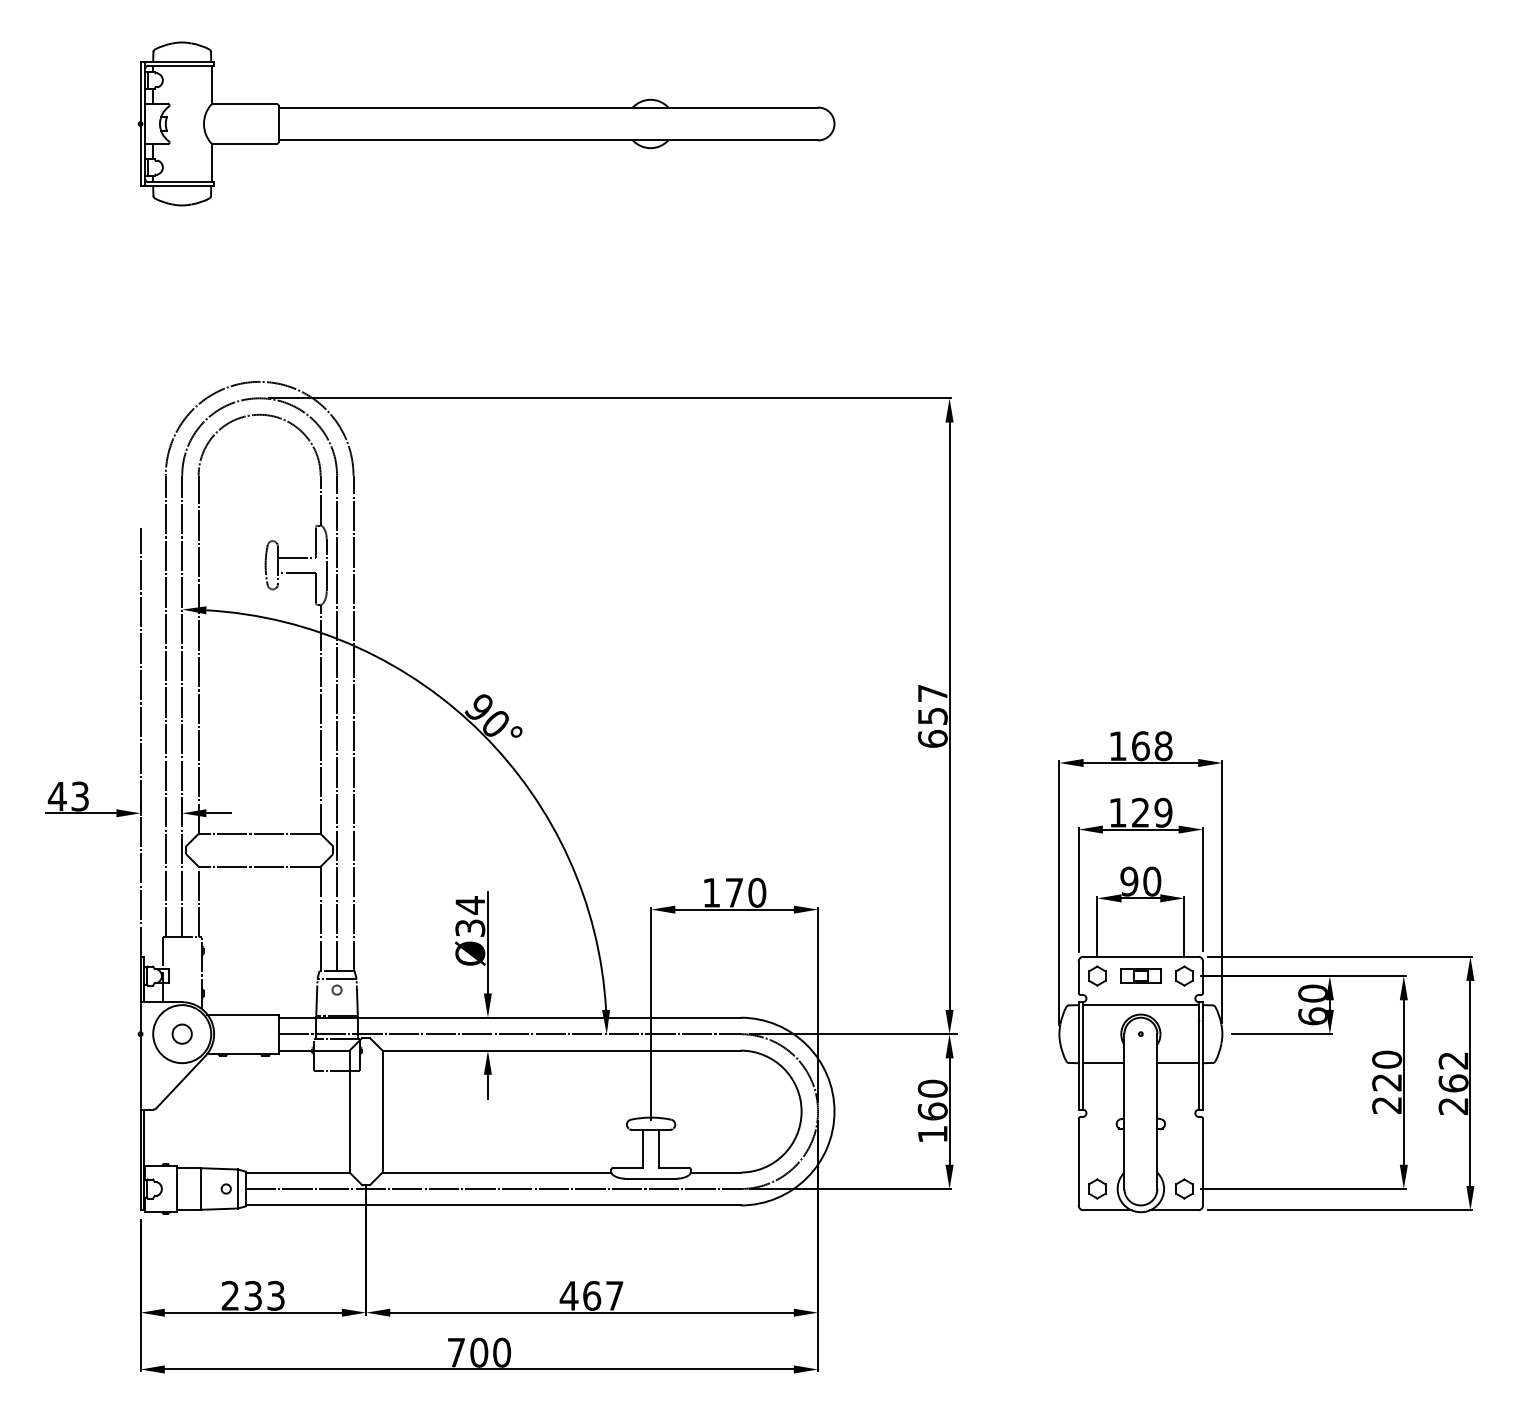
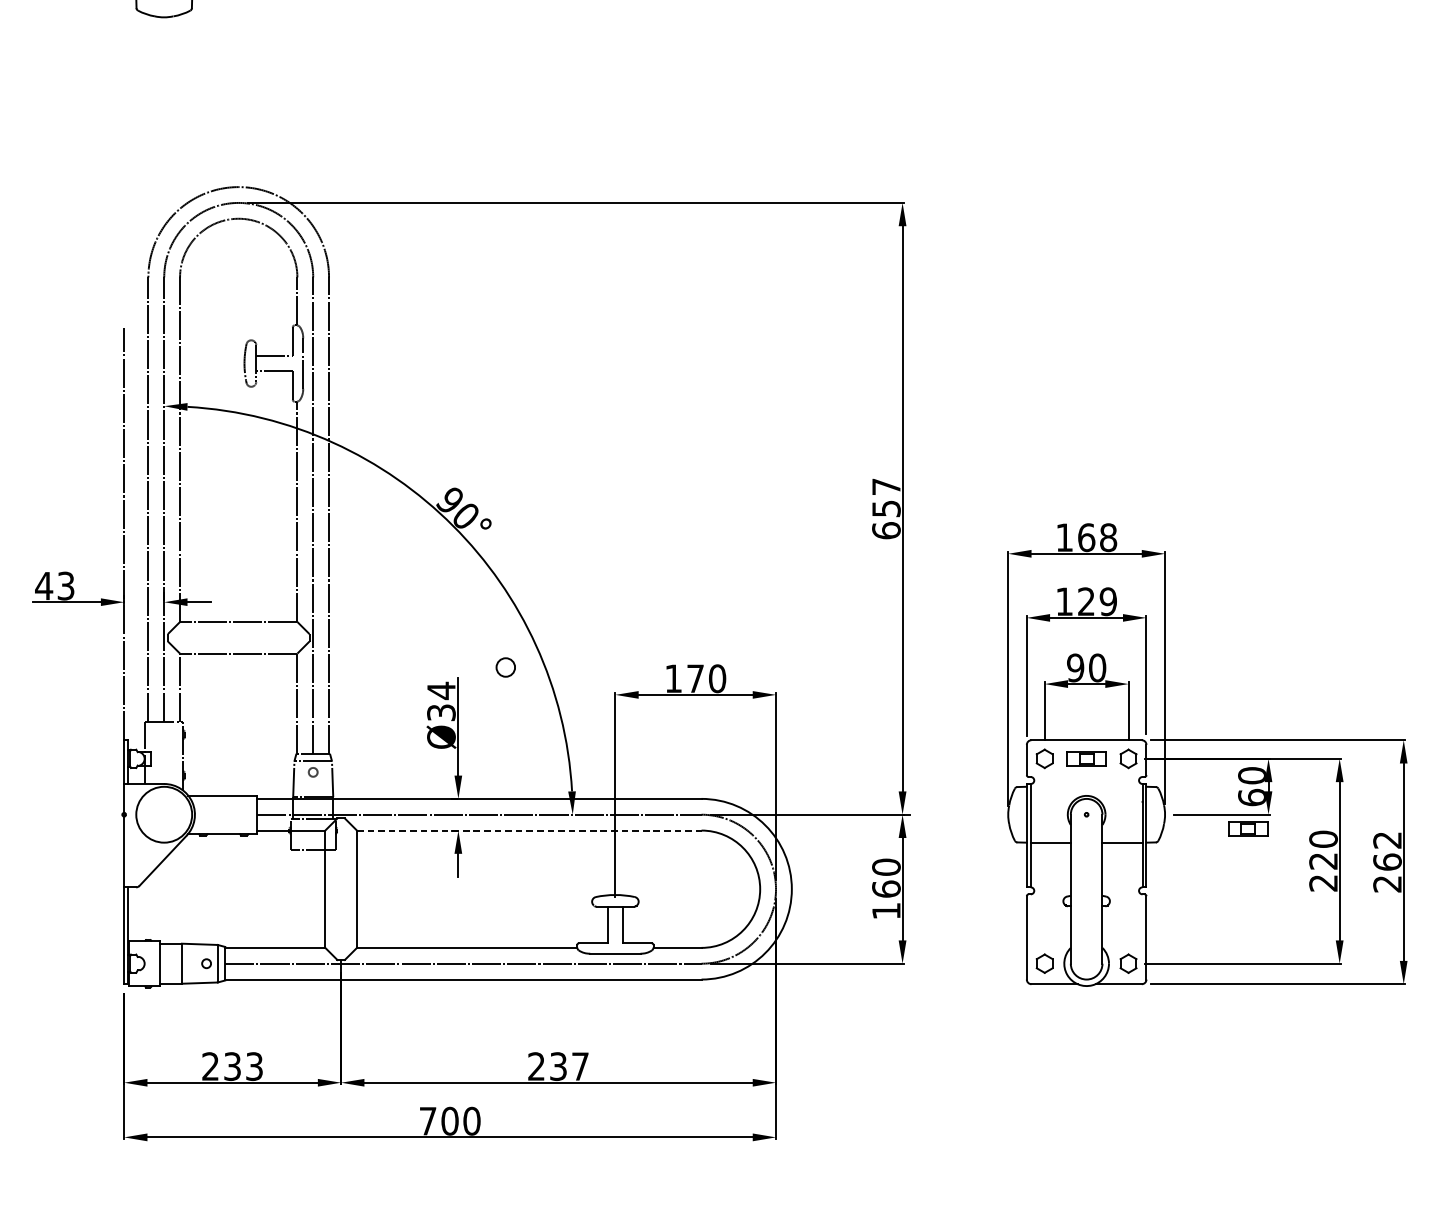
line: (1140, 1004) -> (1086, 786), removed
circle: (181, 1033) -> (505, 666), moved
part: (1308, 1048) -> (1247, 828), added
line: (562, 1050) -> (530, 830), solid -> dashed
text: (580, 1295) -> (547, 1066), 467 -> 237

